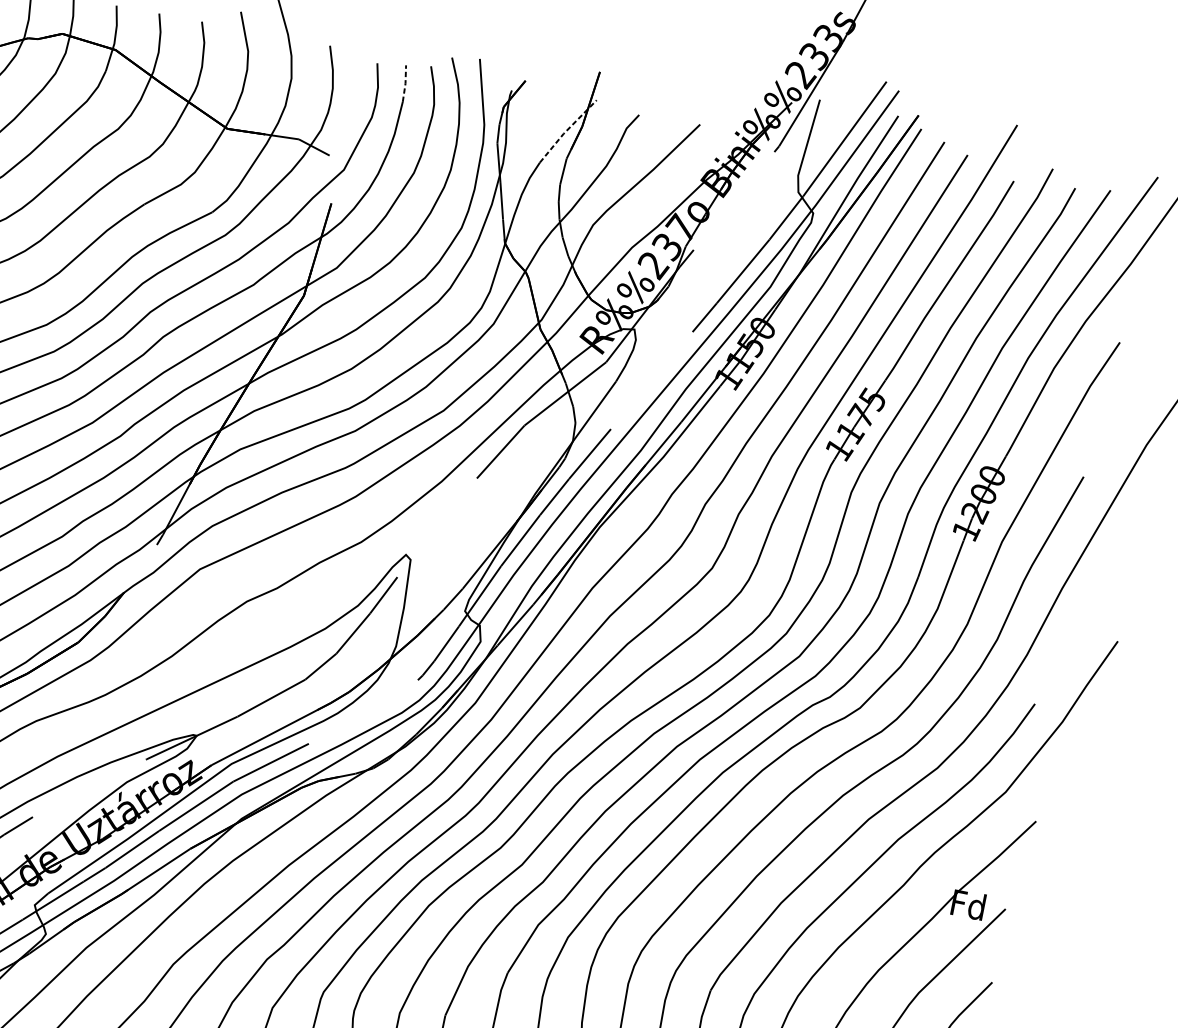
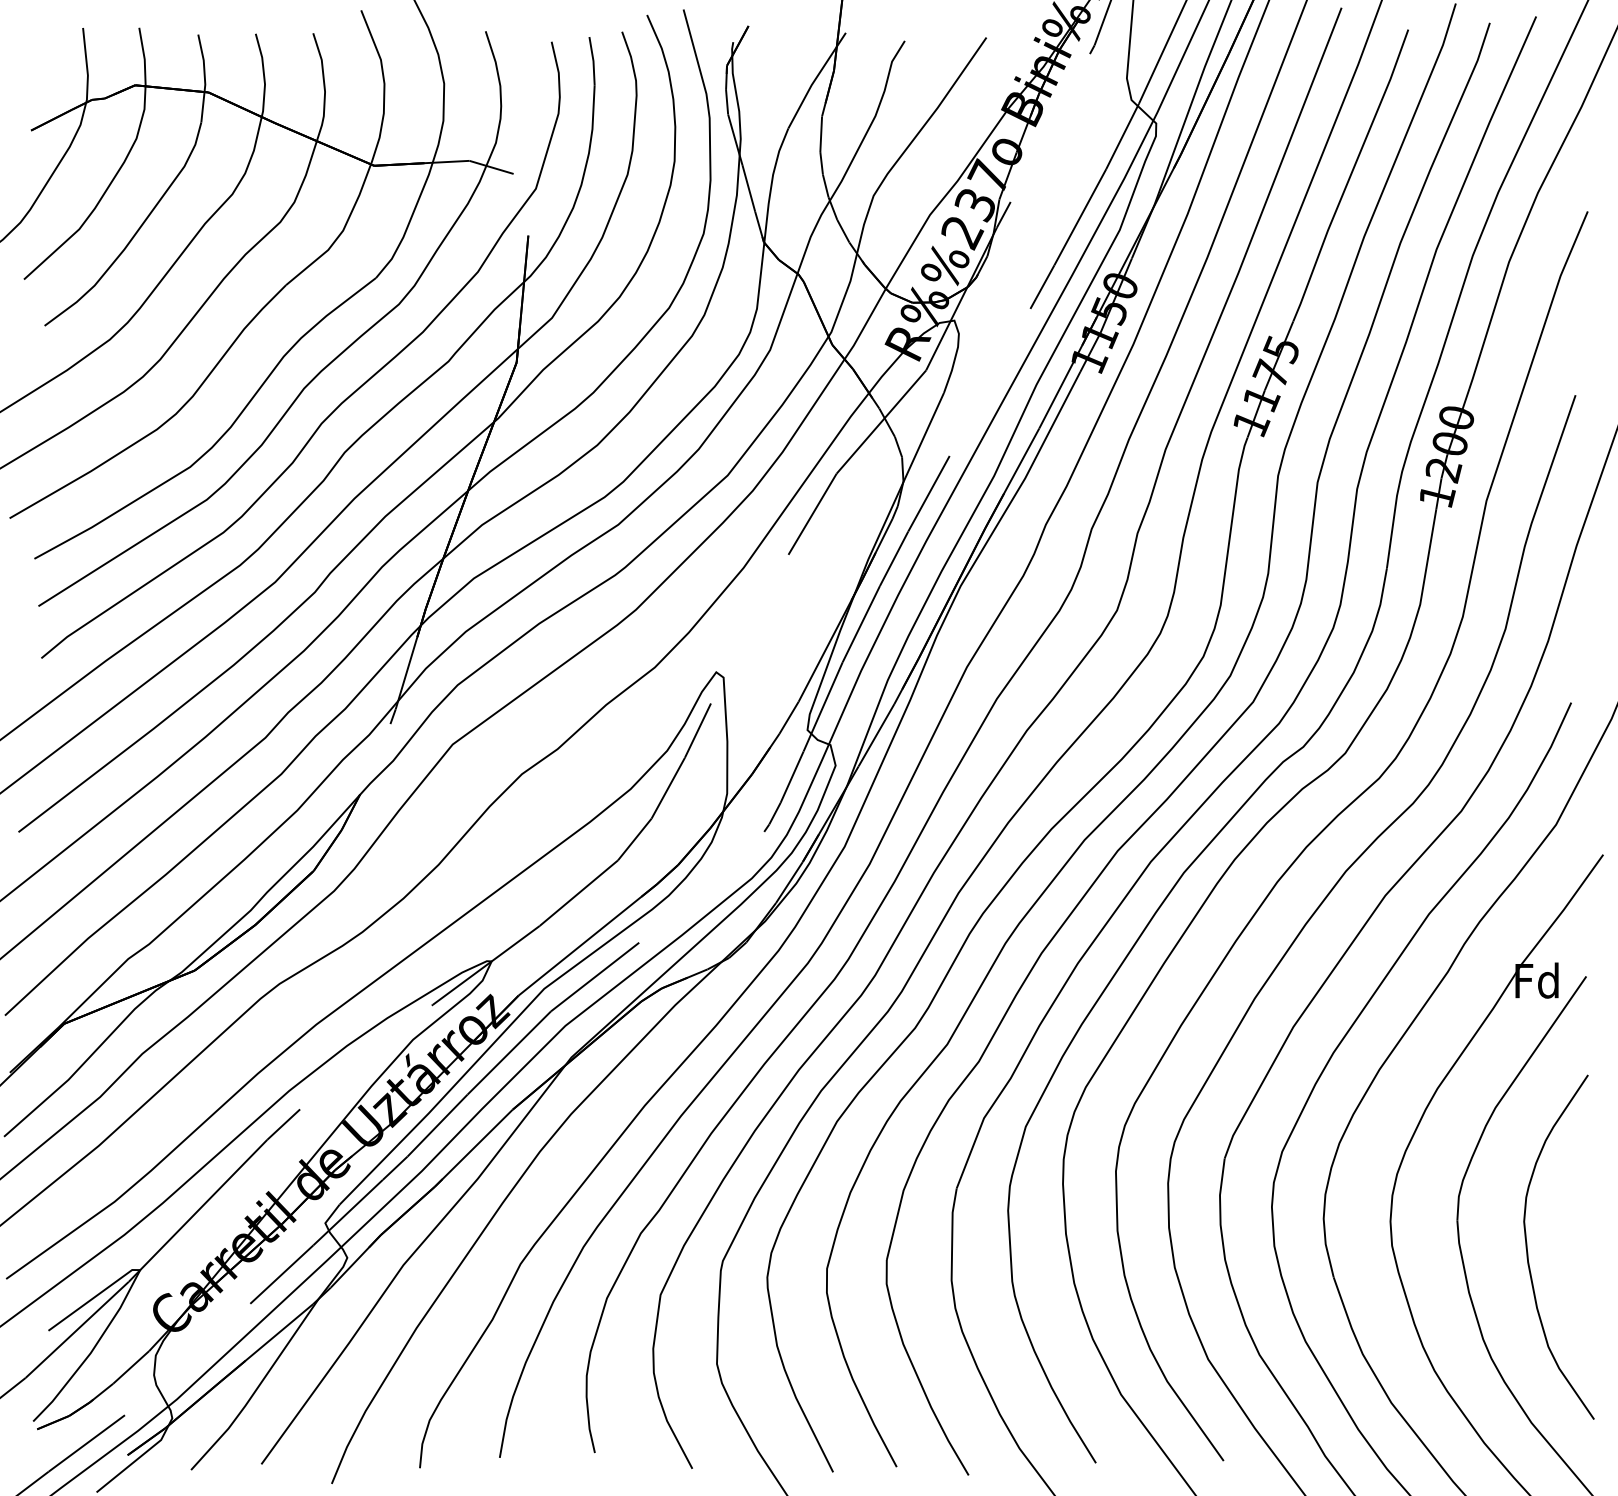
line: (405, 84) -> (593, 61), dashed -> solid
line: (566, 130) -> (814, 80), dashed -> solid

